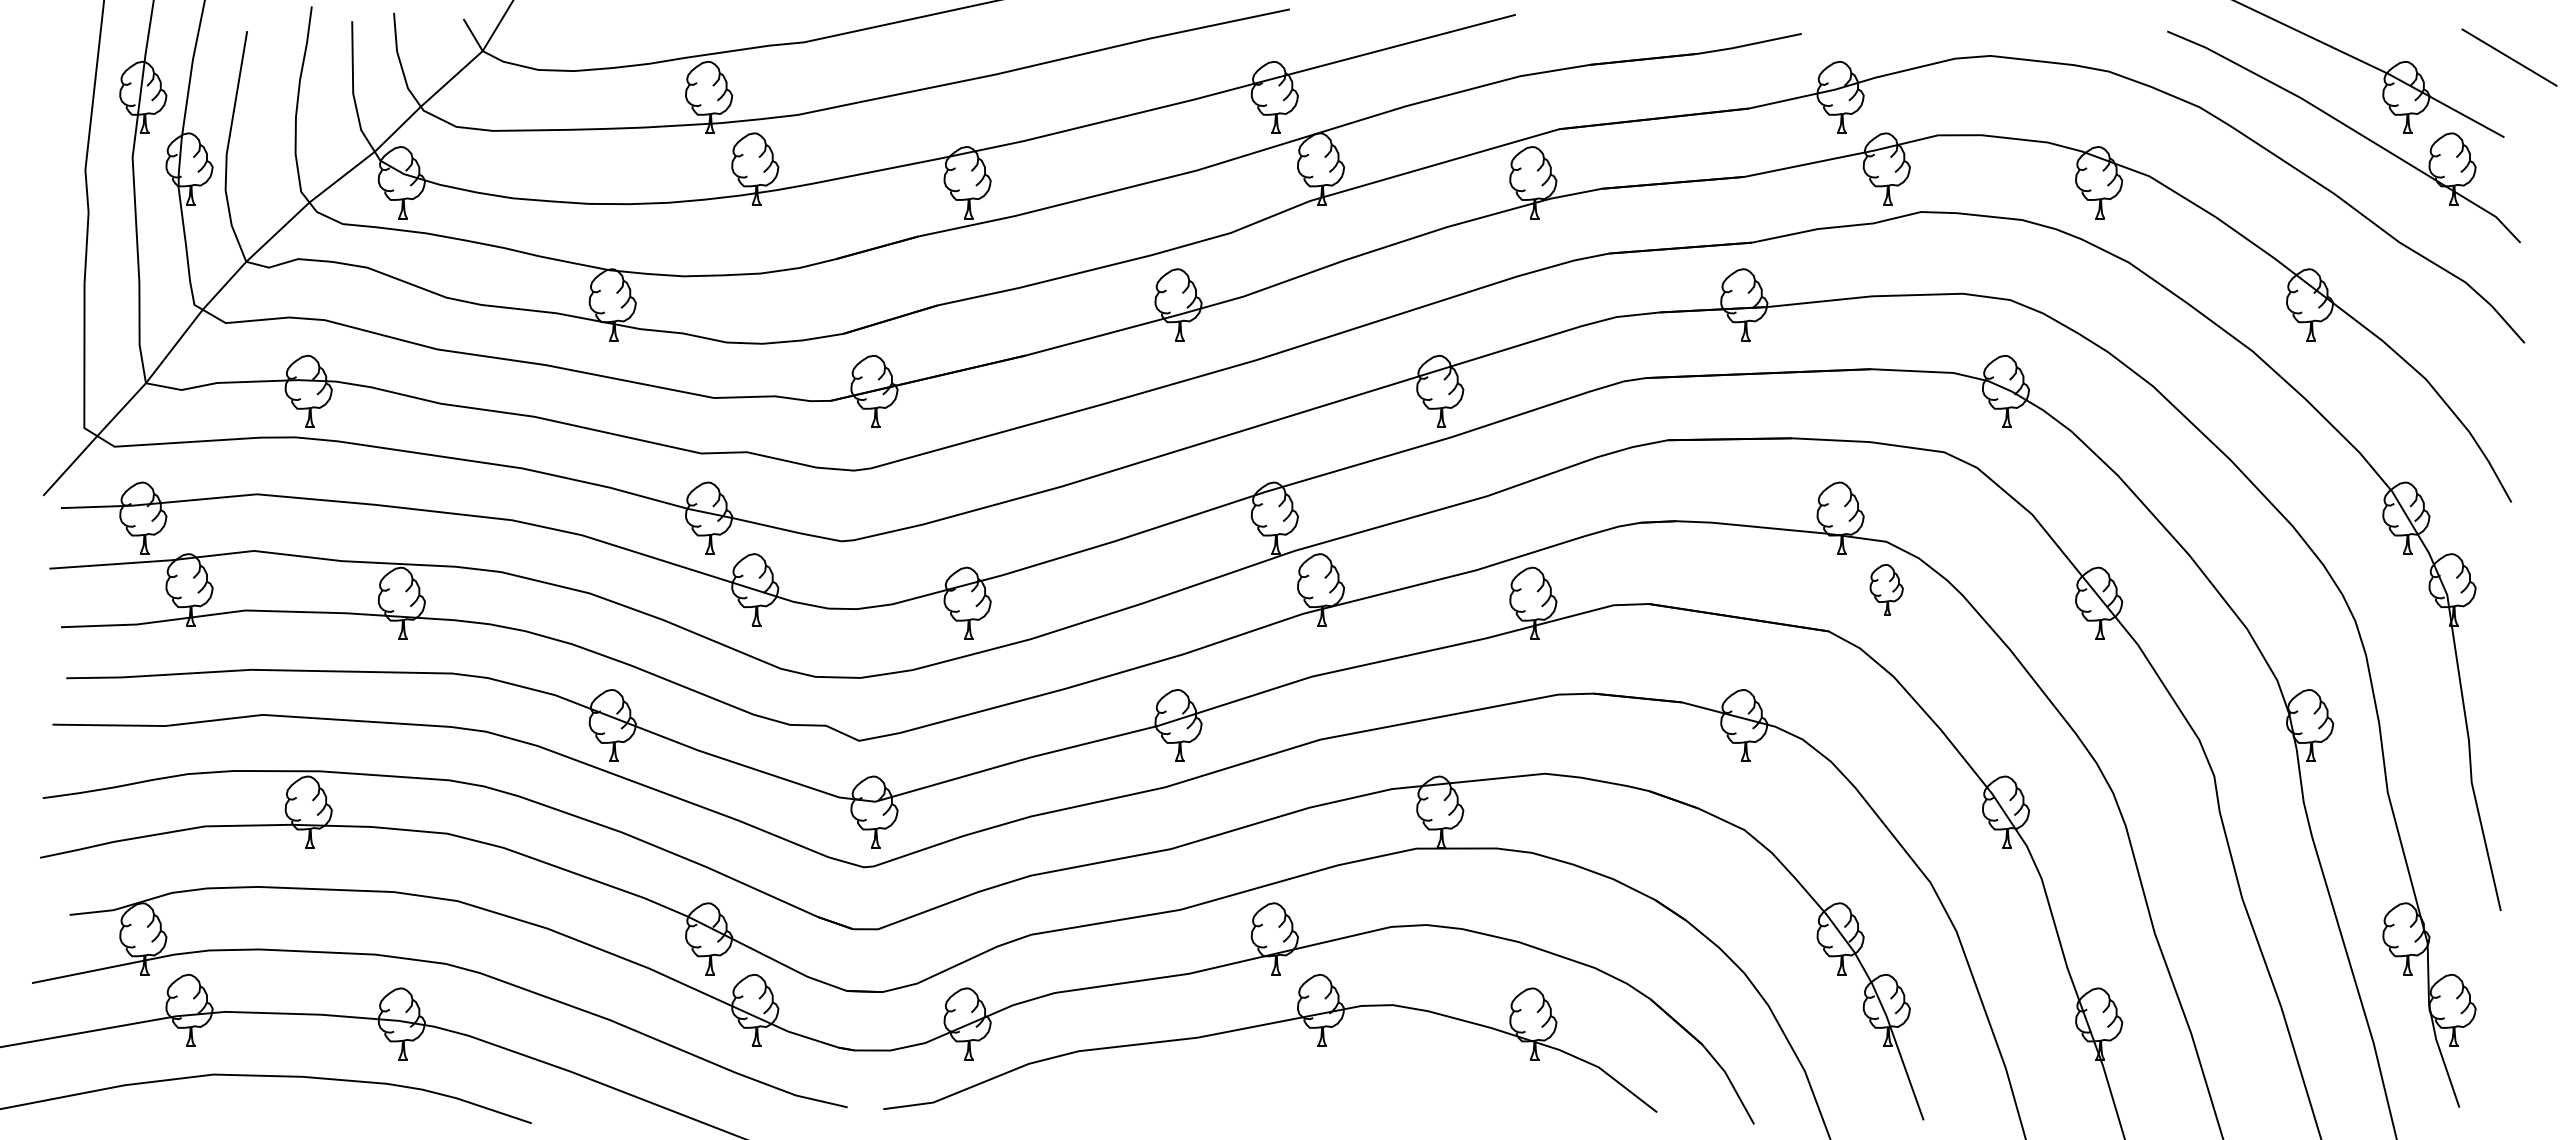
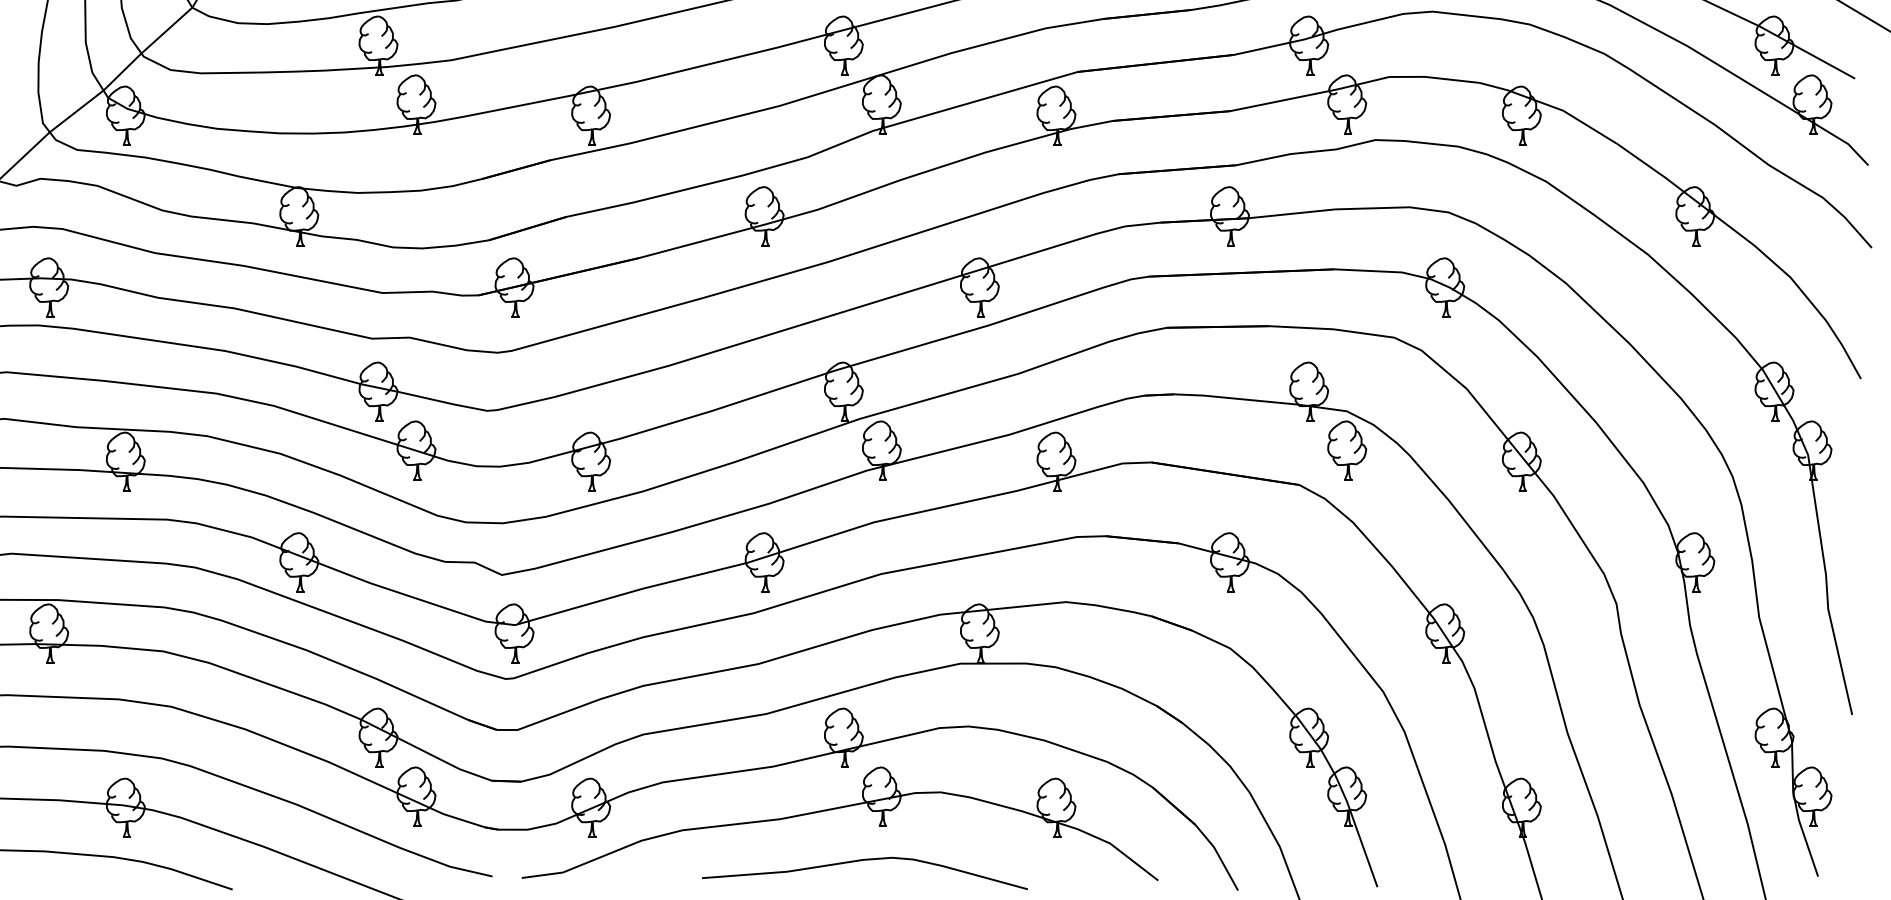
part: (1886, 589) -> (1346, 450), size x1.43
curve: (1298, 1088) -> (863, 860), added

